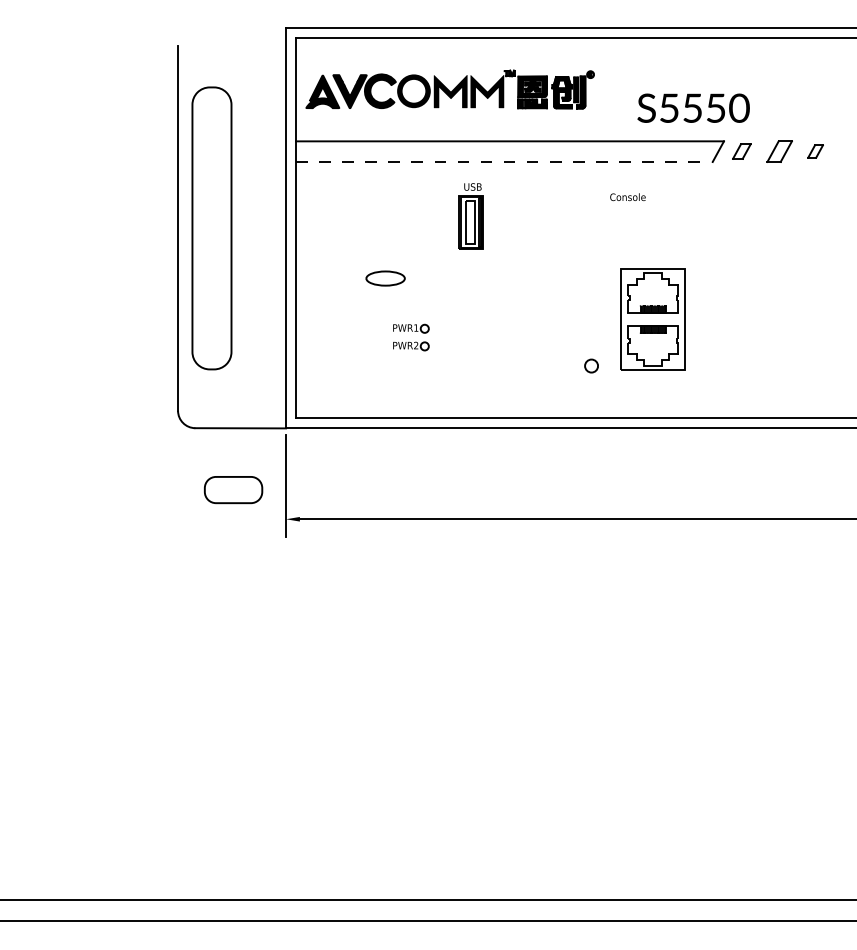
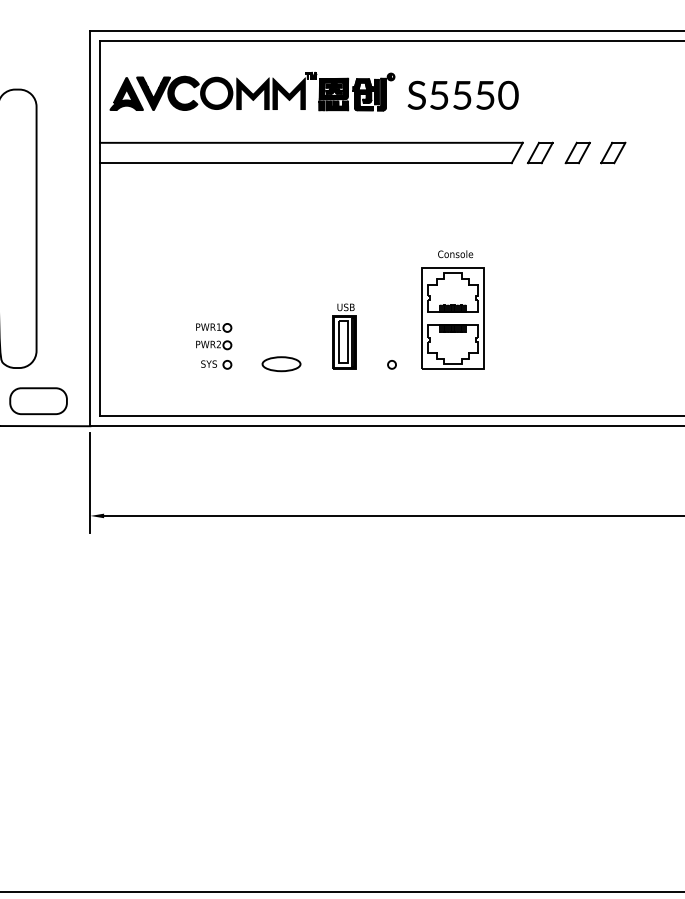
text: (693, 107) -> (463, 94), moved
part: (741, 151) -> (540, 152), size x1.43
part: (815, 151) -> (613, 152), size x1.67
line: (504, 161) -> (306, 162), dashed -> solid
text: (627, 197) -> (455, 254), moved
part: (470, 216) -> (343, 336), moved
part: (385, 278) -> (281, 364), moved
part: (413, 366) -> (216, 365), added
circle: (591, 366) -> (391, 365), size x0.62
part: (233, 490) -> (38, 401), moved

